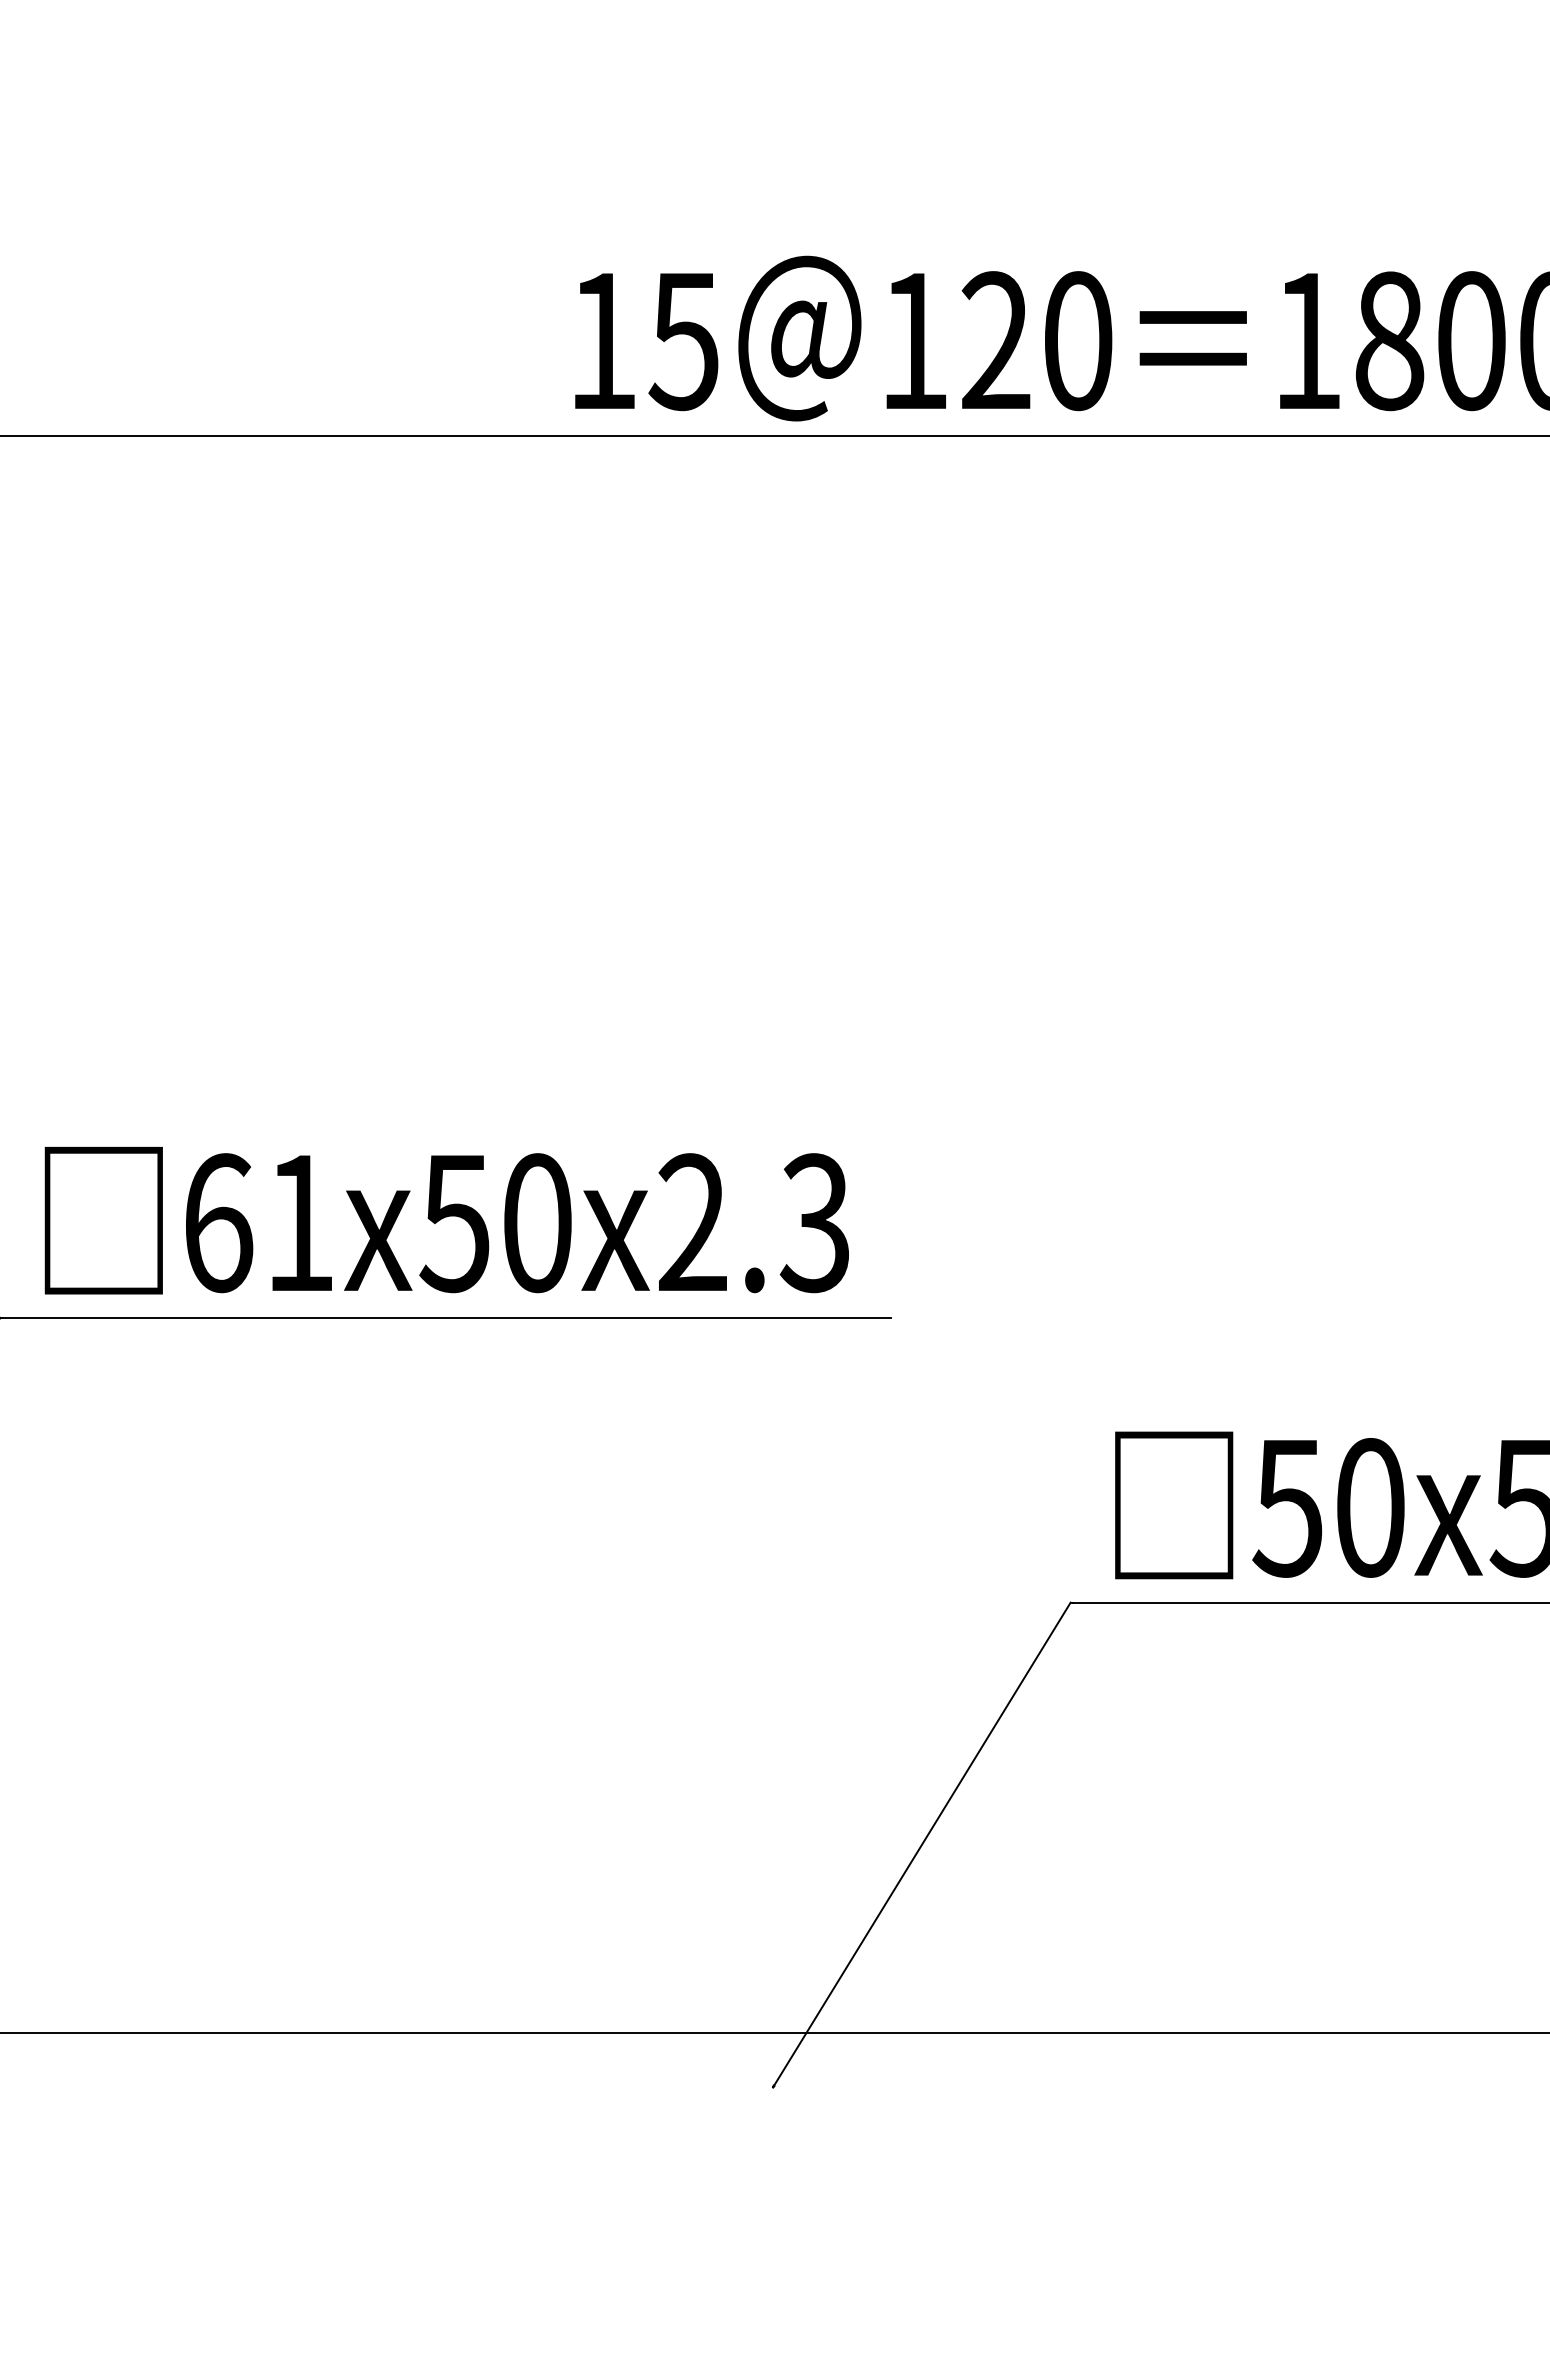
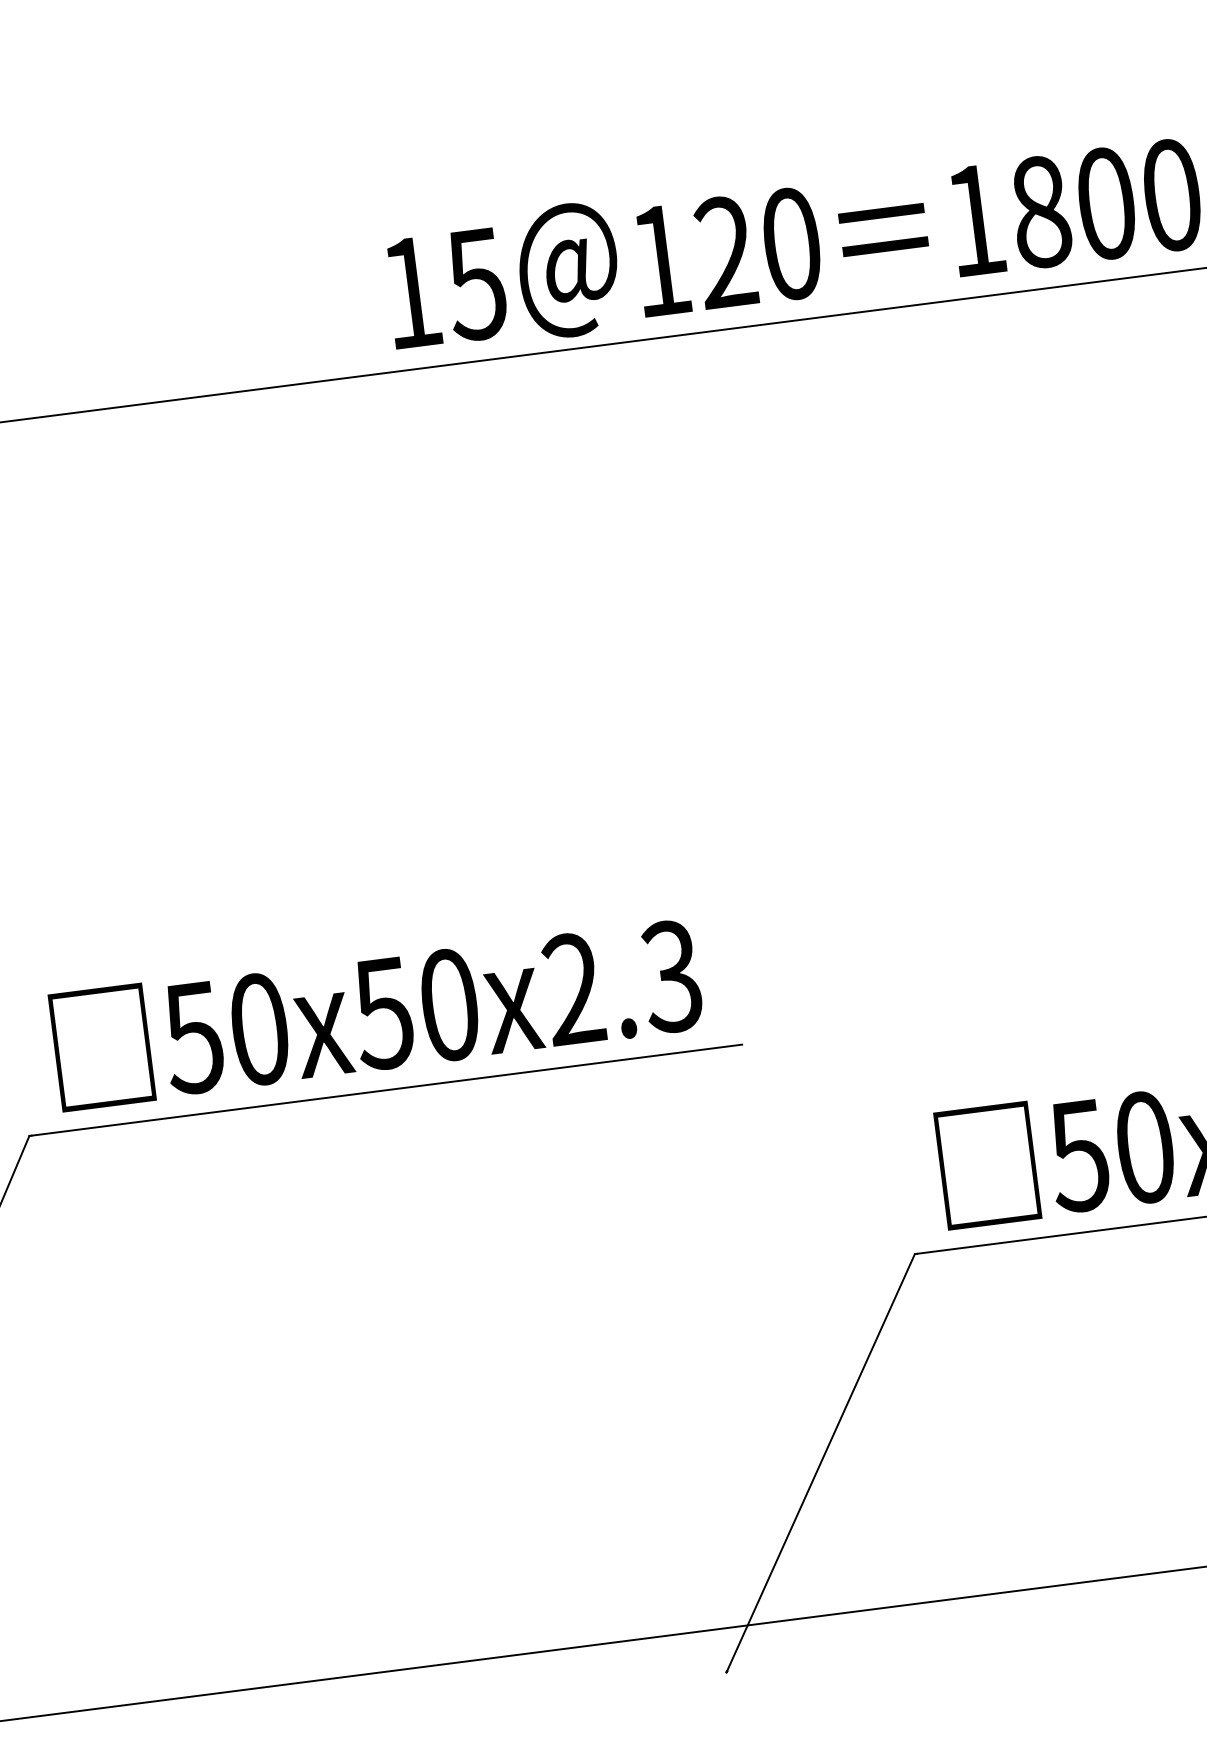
text: (257, 1223) -> (225, 1034), 61x50x2.3 -> 50x50x2.3

